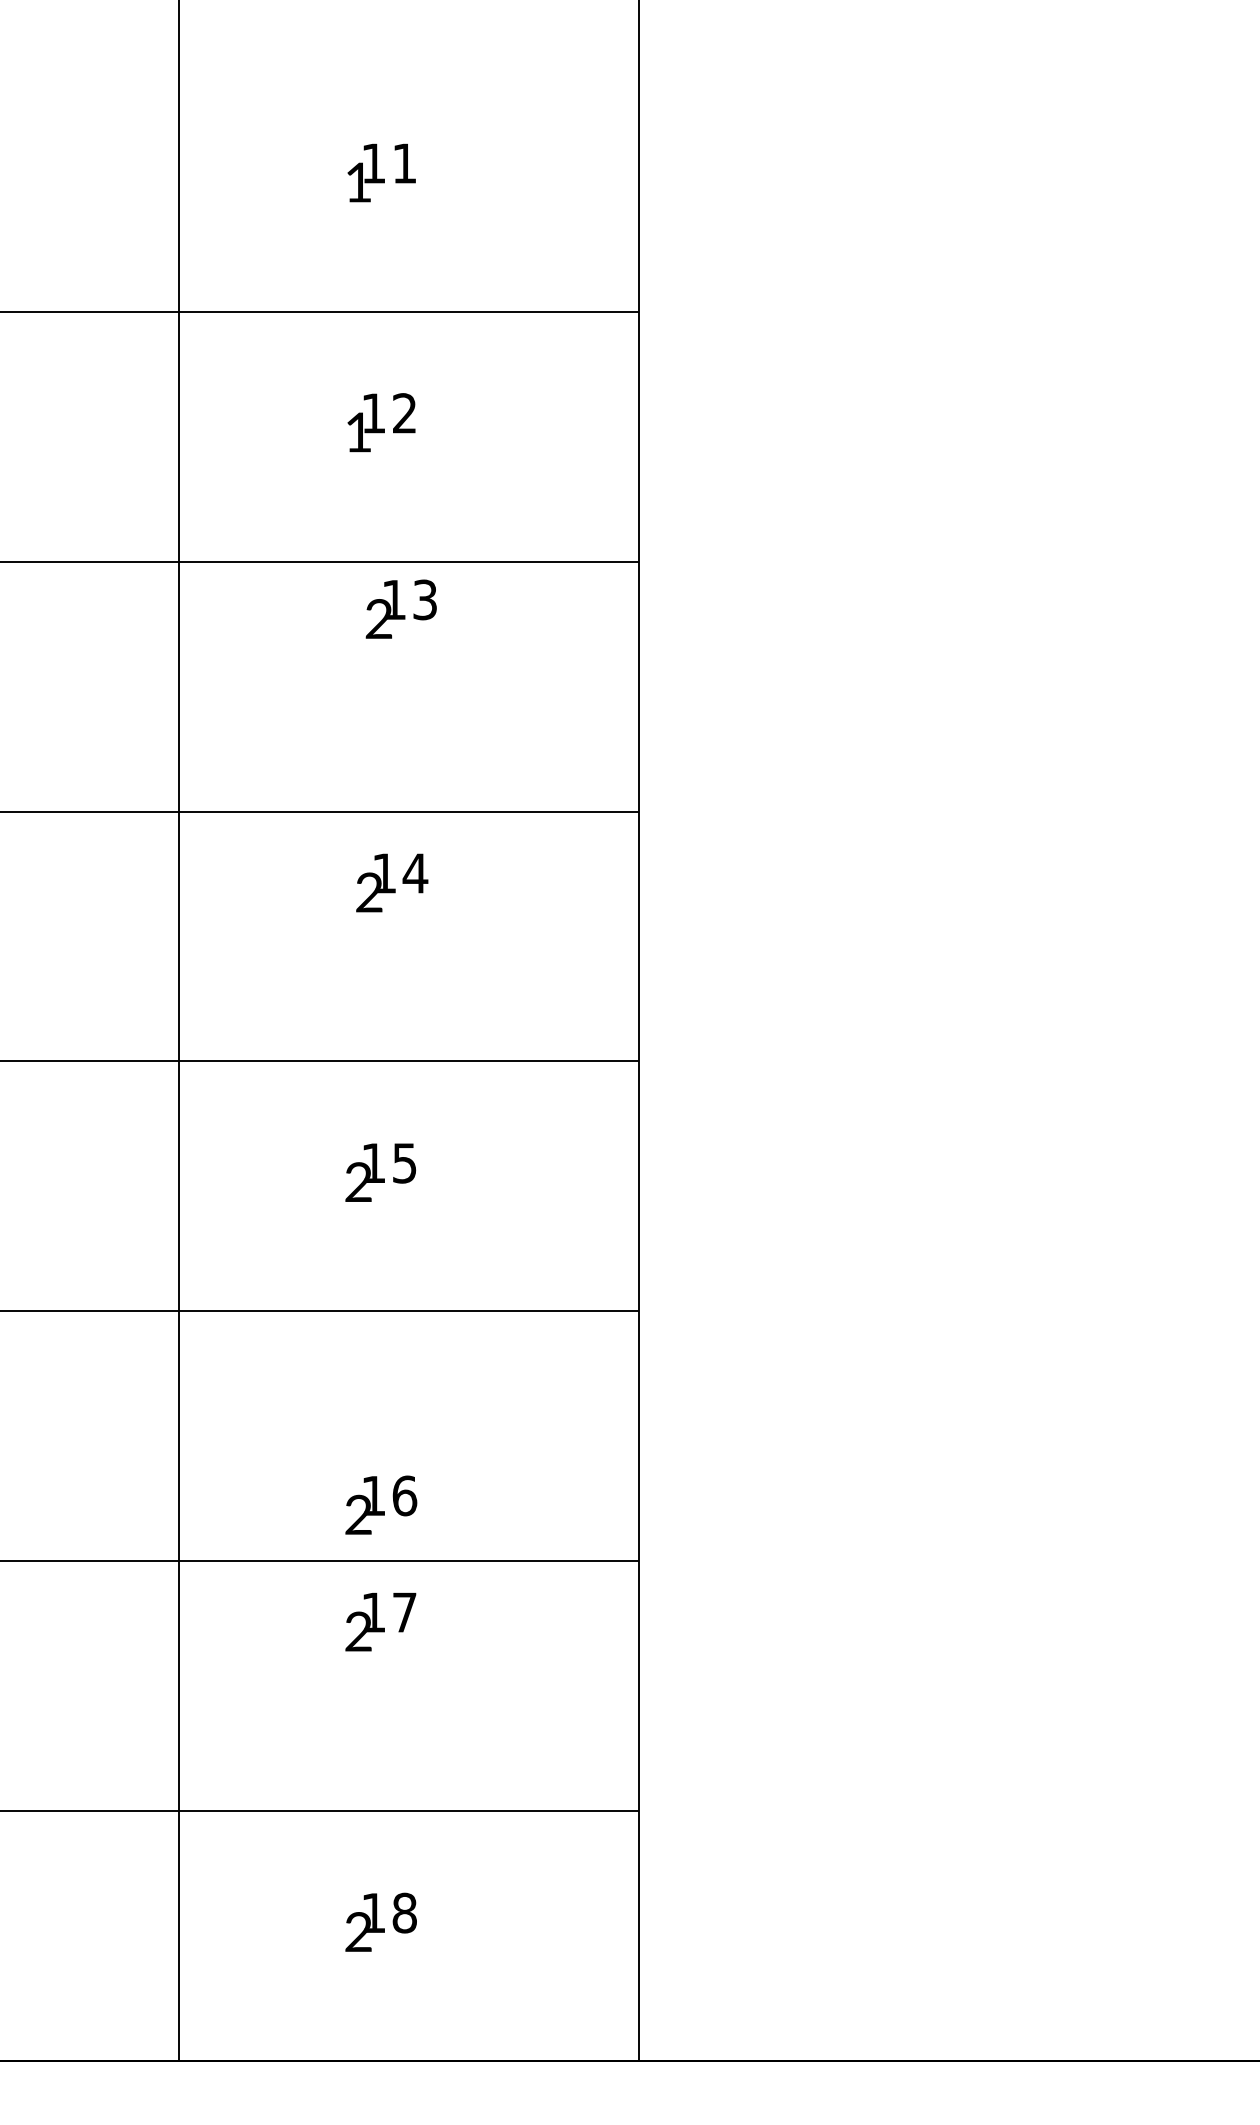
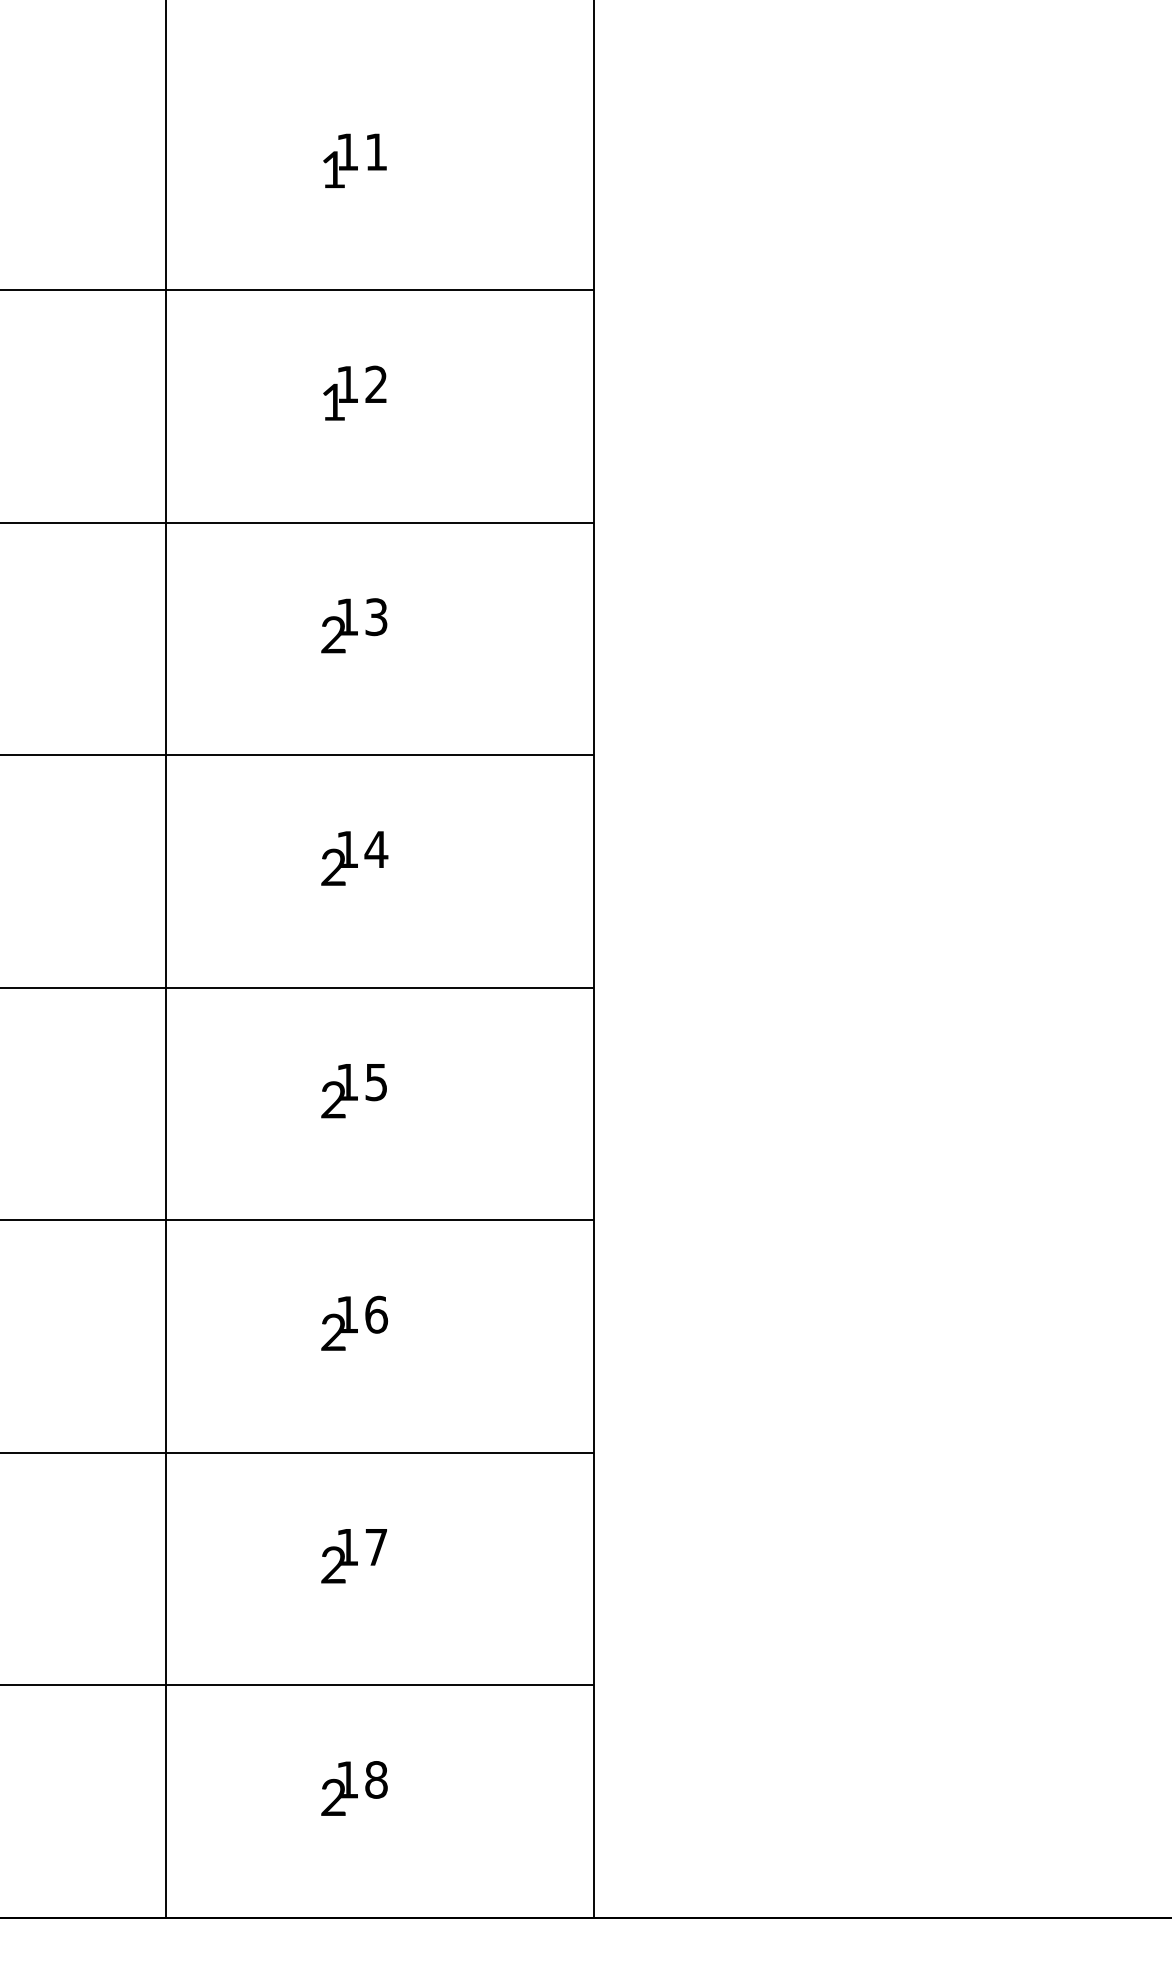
text: (401, 608) -> (354, 625), moved
text: (391, 883) -> (354, 858), moved
text: (381, 1504) -> (354, 1322), moved
text: (380, 1622) -> (353, 1556), moved

